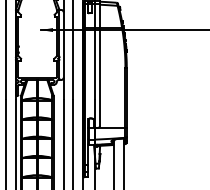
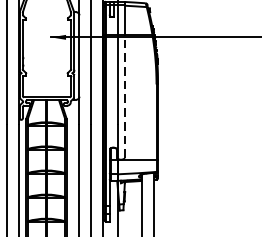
line: (100, 76) -> (125, 95), solid -> dashed

